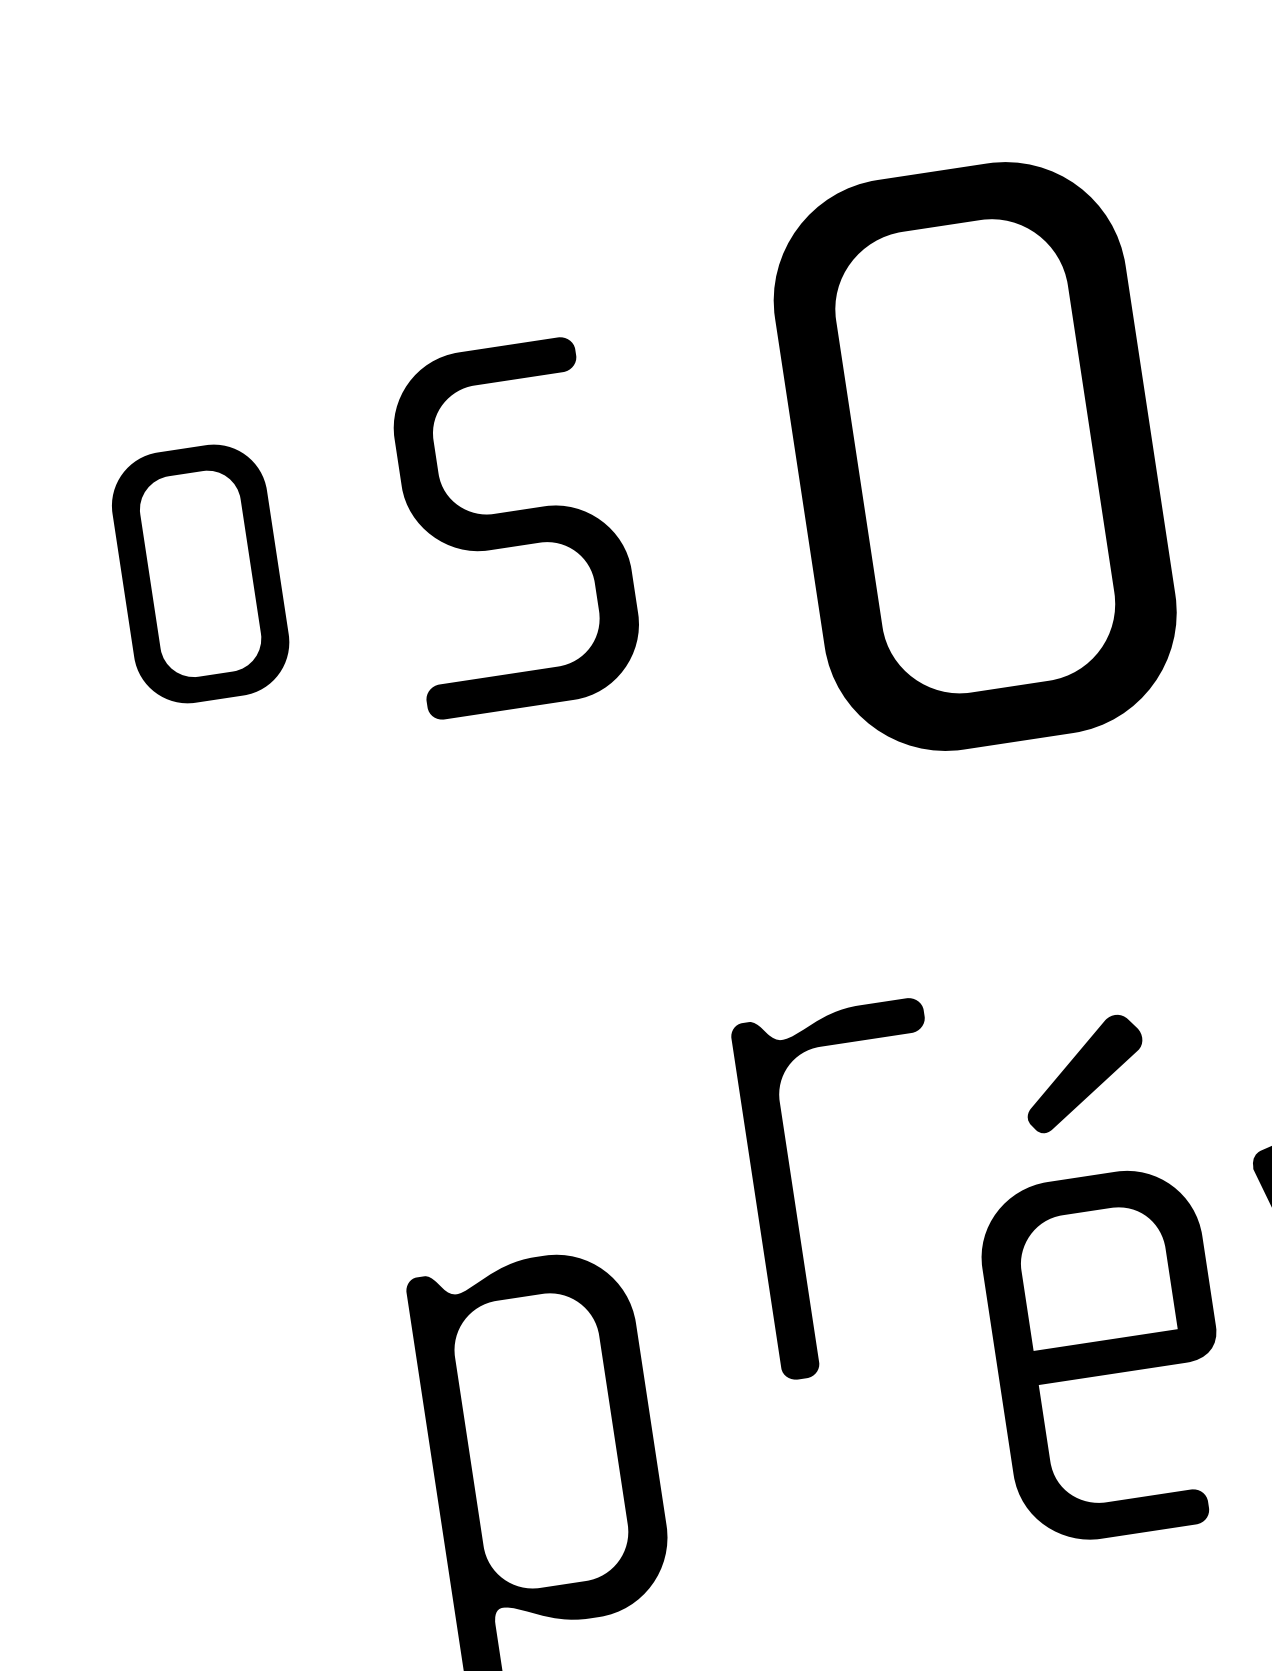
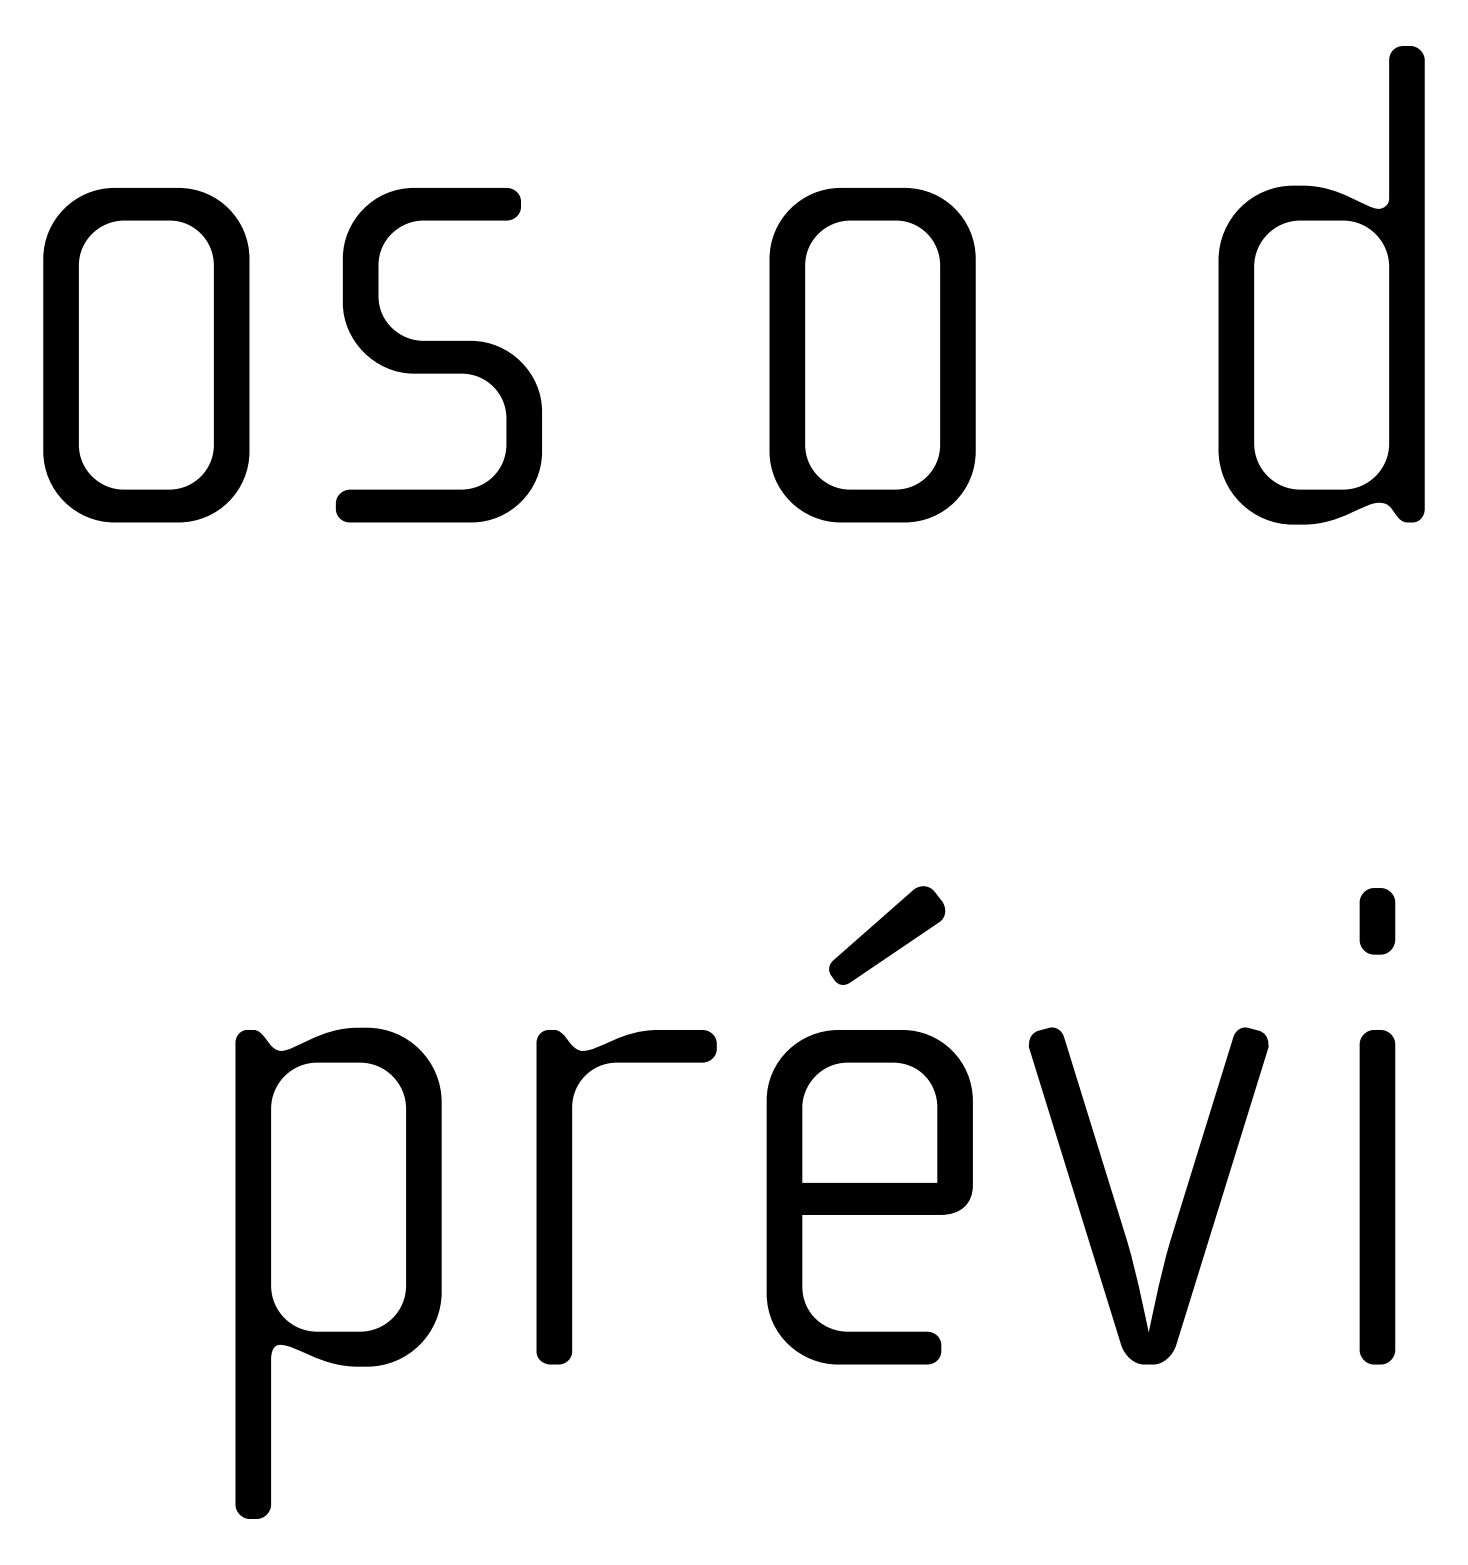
part: (975, 457) -> (872, 355), size x0.62
part: (200, 574) -> (146, 355), size x1.43
part: (794, 1197) -> (572, 1197), moved

